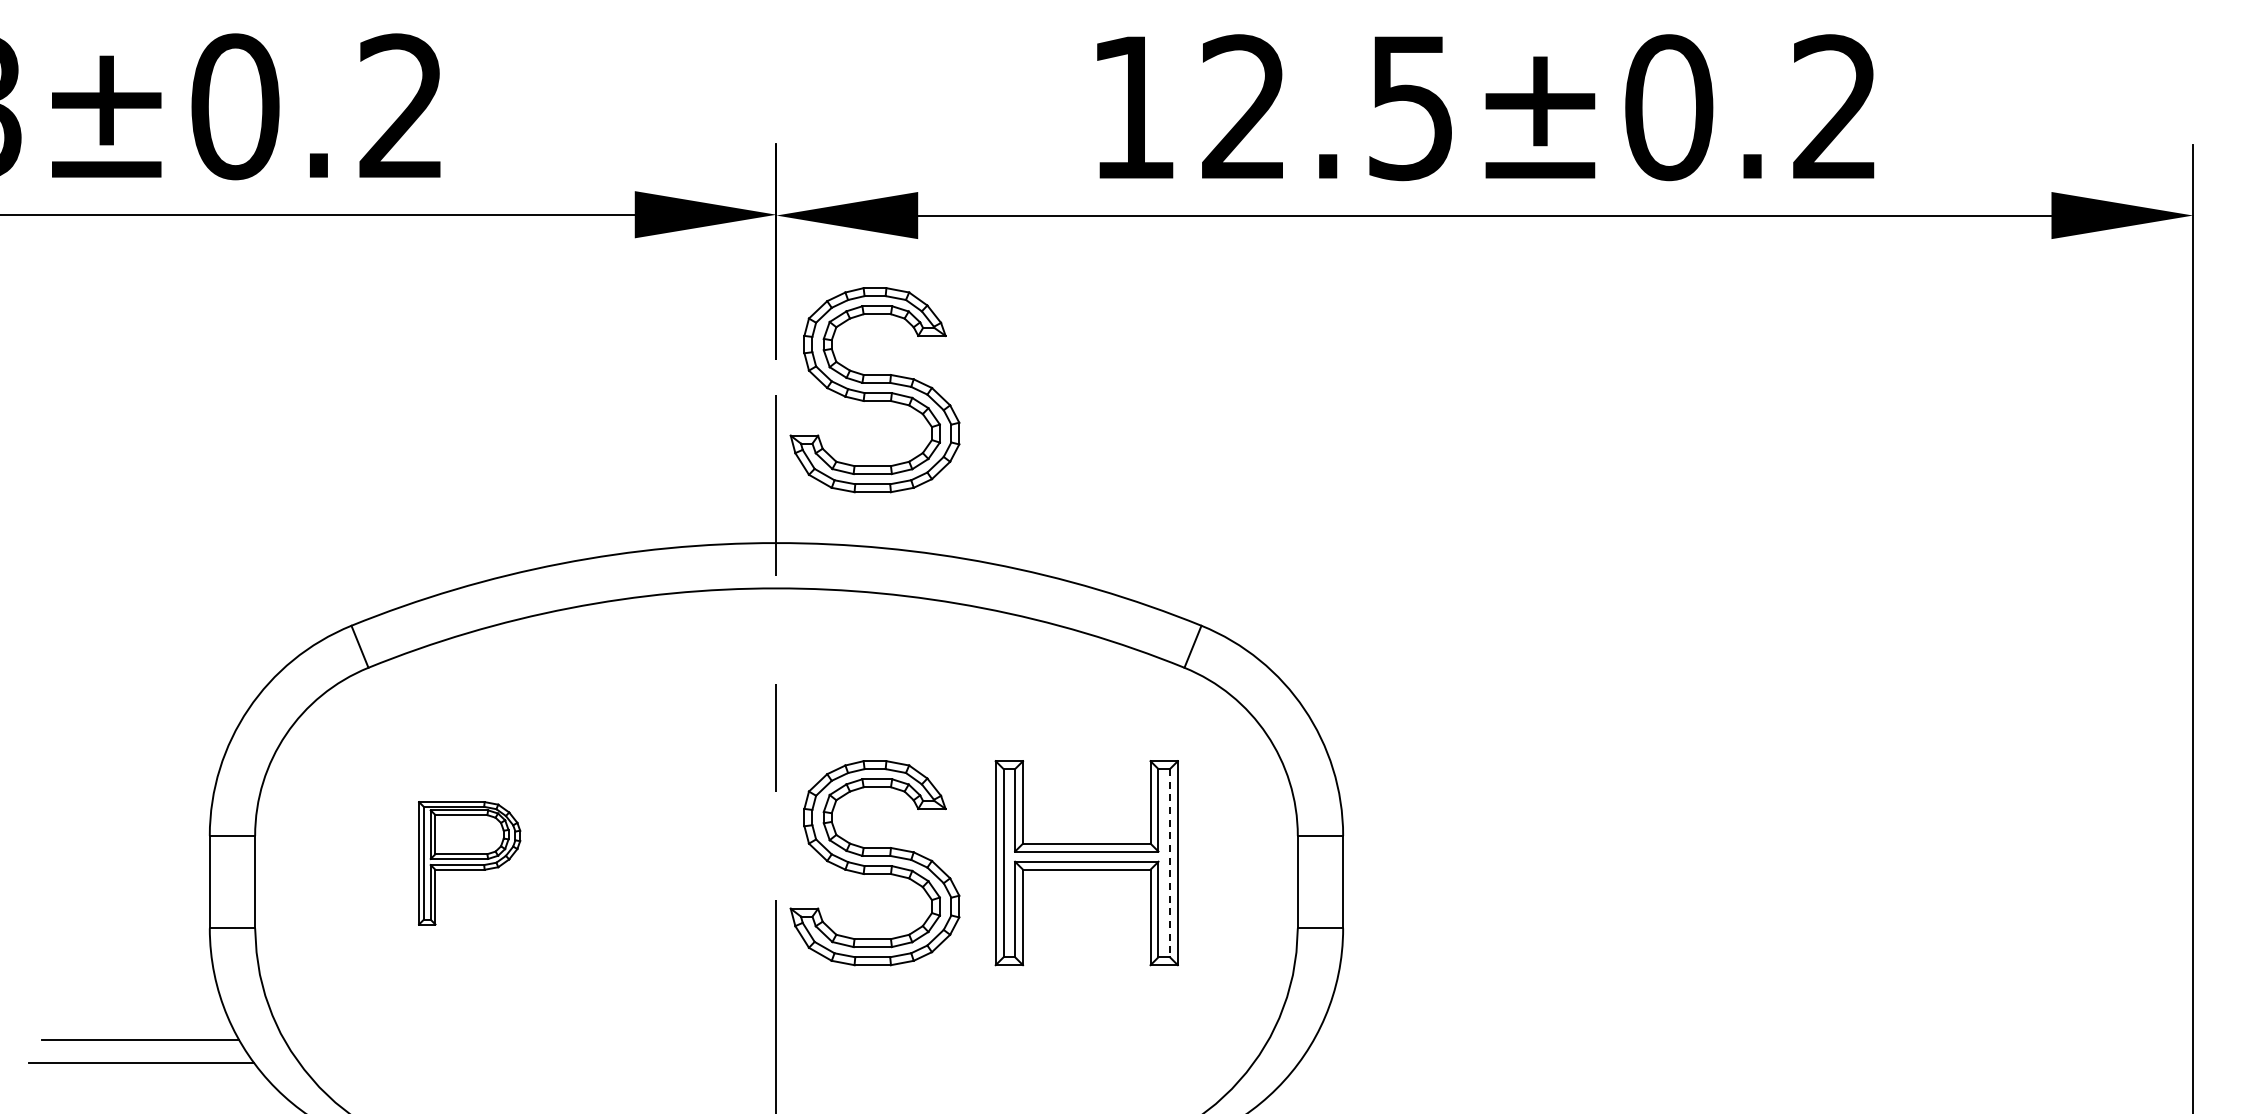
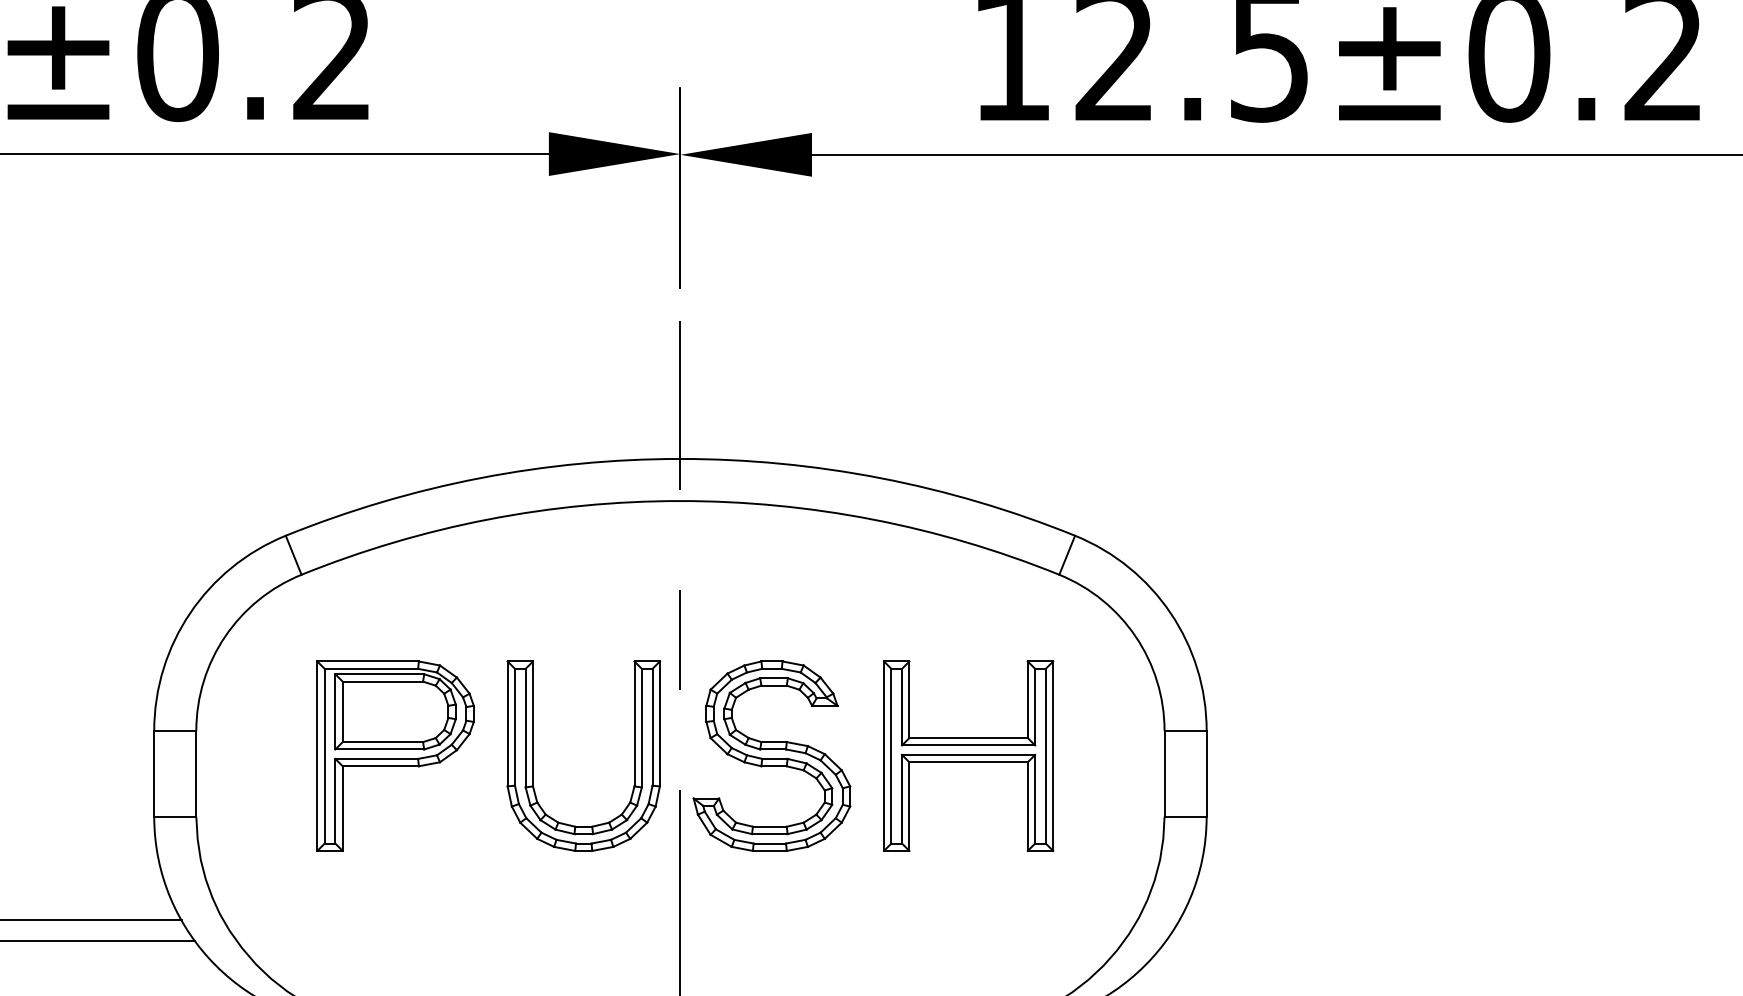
part: (874, 390) -> (771, 317), removed
part: (469, 863) -> (395, 756), size x1.67
part: (618, 863) -> (533, 756), added
line: (1169, 863) -> (1045, 756), dashed -> solid

